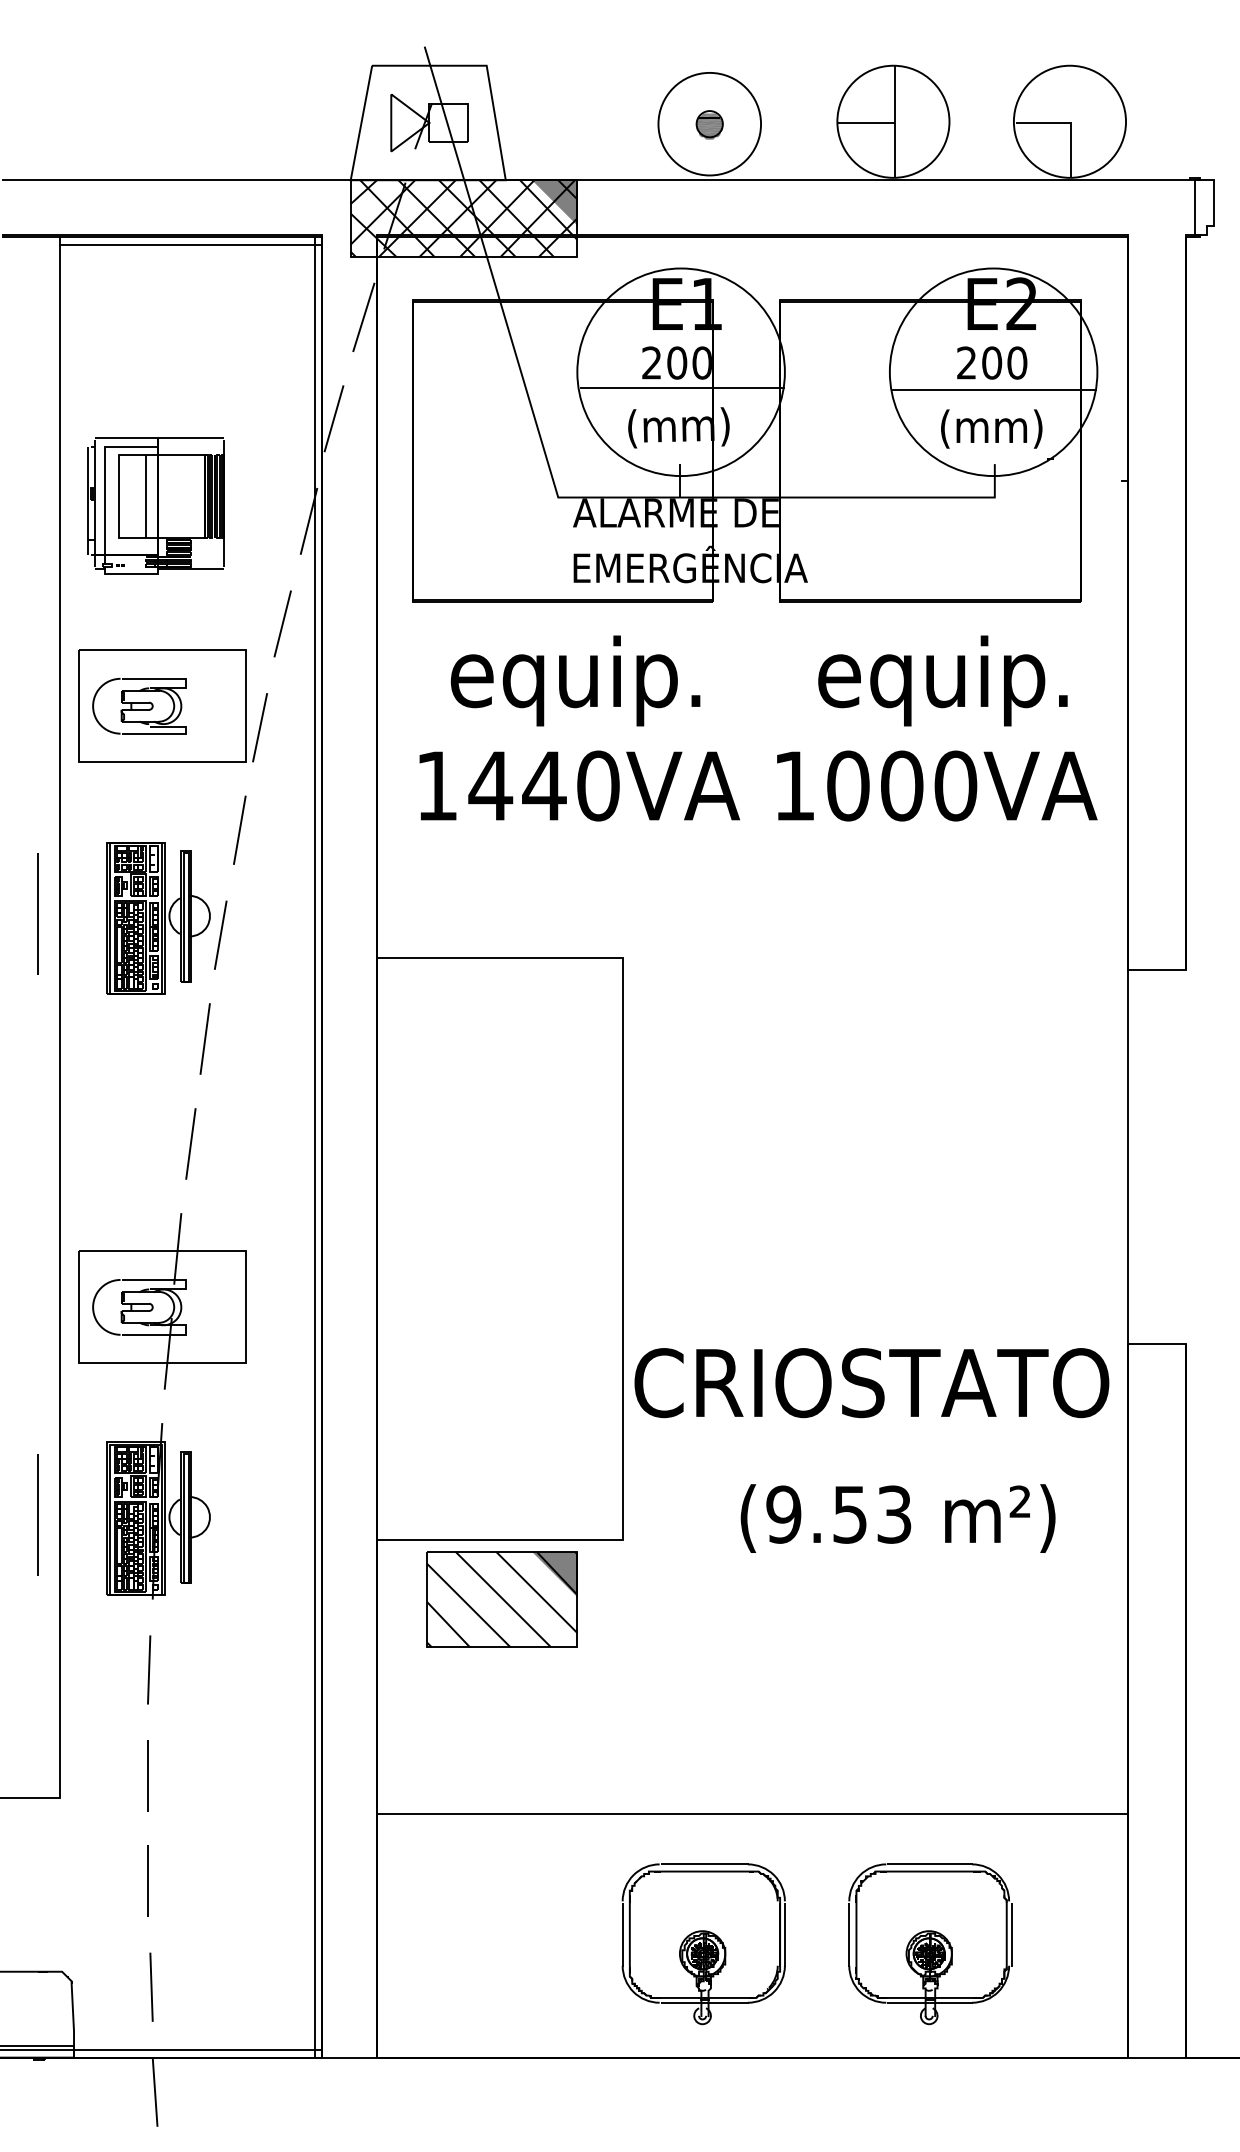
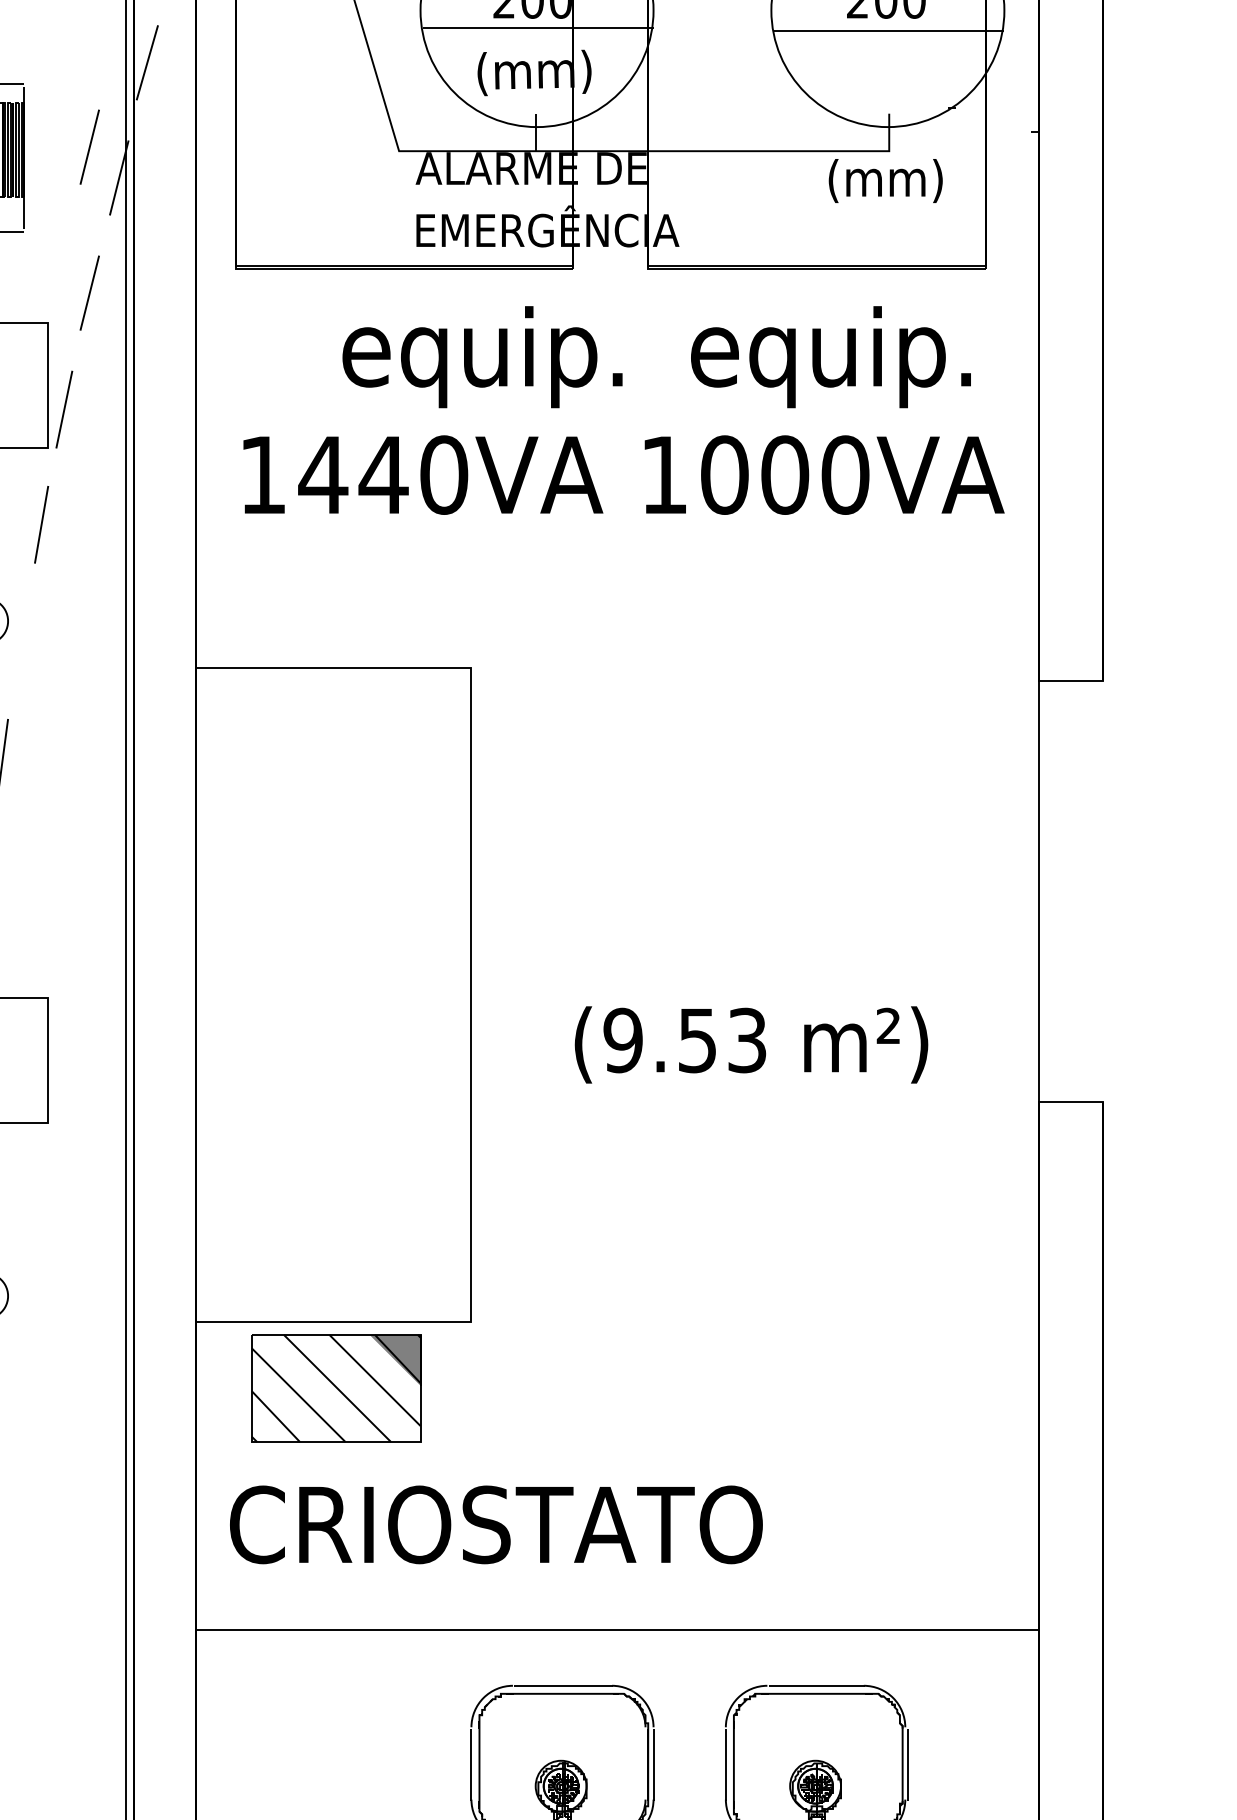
text: (991, 428) -> (885, 180), moved
line: (282, 493) -> (89, 146), added
text: (575, 680) -> (482, 356), moved
line: (220, 934) -> (19, 641), removed
text: (871, 1383) -> (495, 1525), moved
text: (897, 1518) -> (750, 1044), moved

